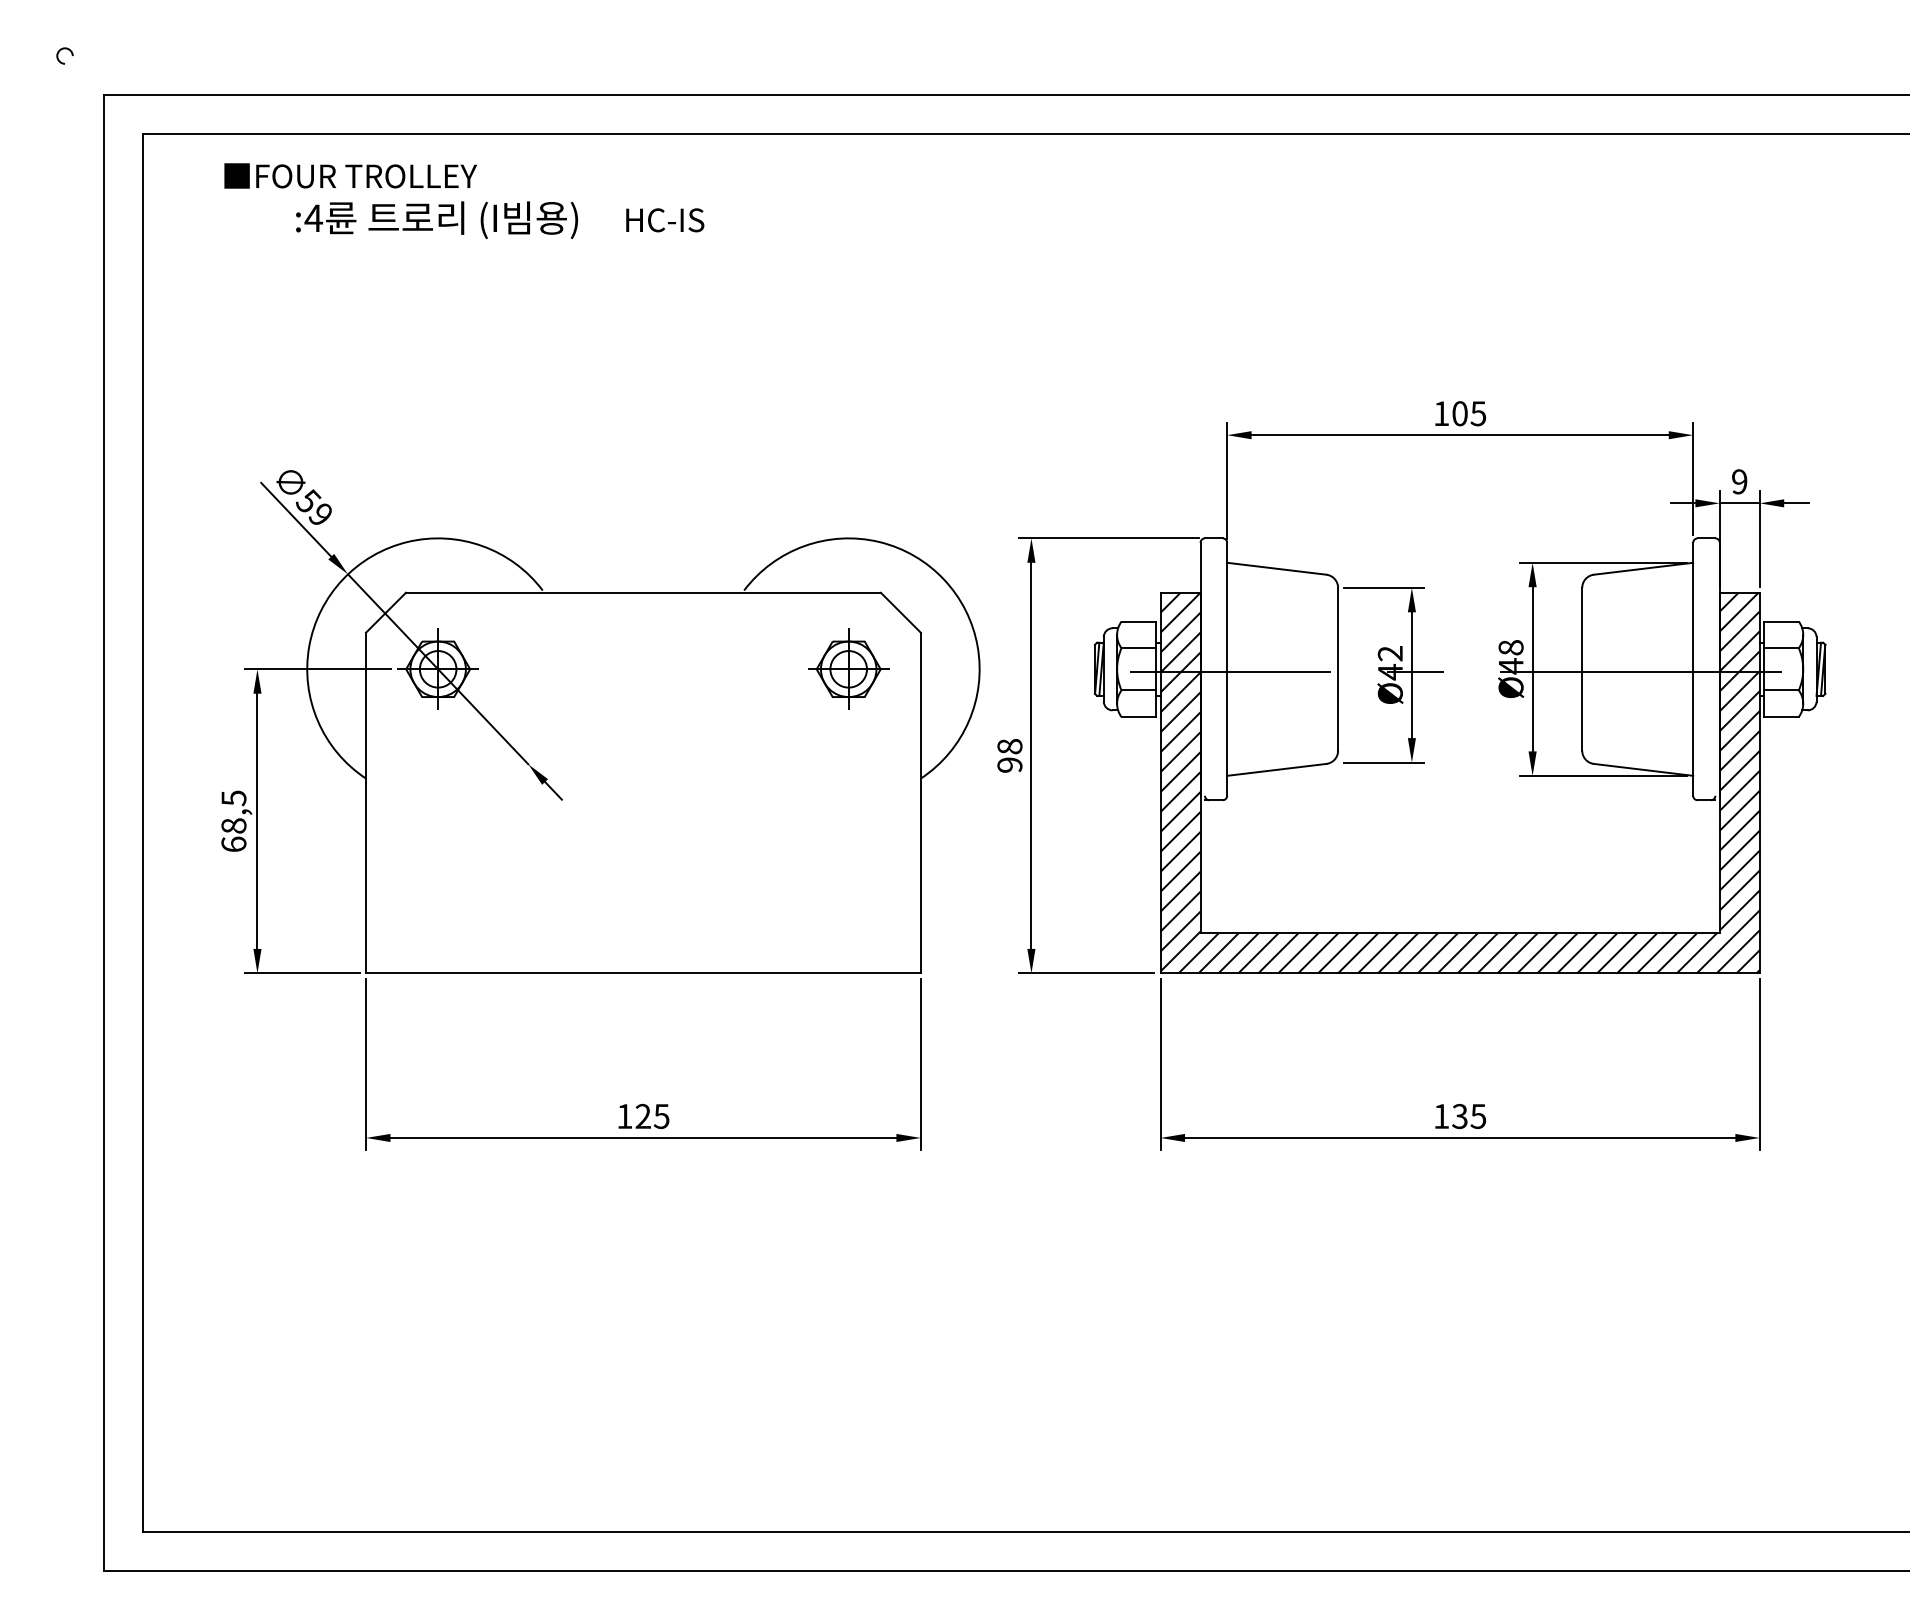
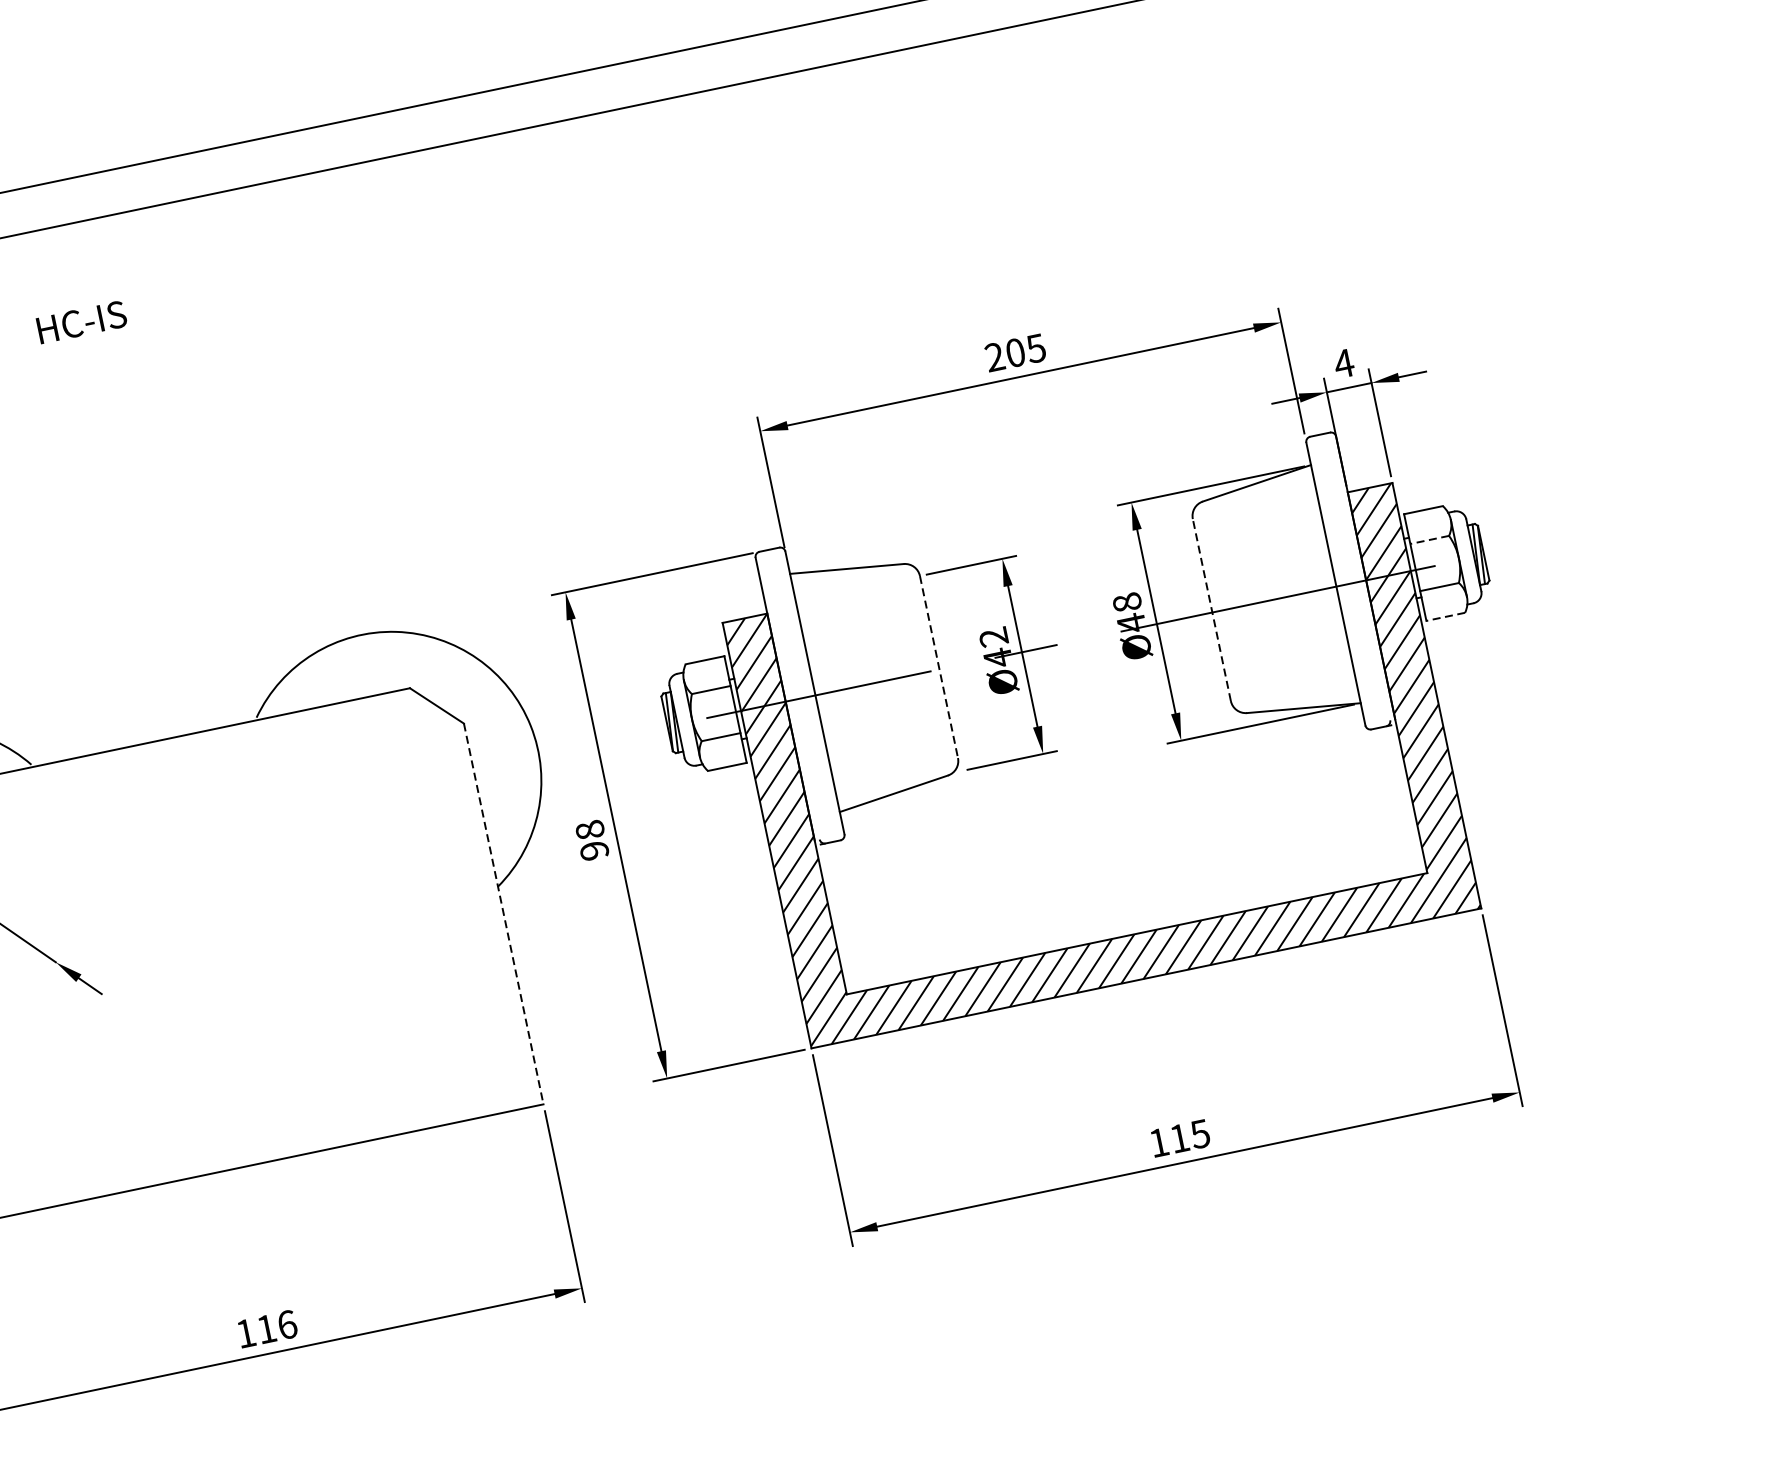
text: (1441, 413) -> (994, 356), 105 -> 205
text: (1739, 481) -> (1343, 363), 9 -> 4
line: (1781, 648) -> (1429, 540), solid -> dashed
part: (848, 668) -> (391, 780), removed
line: (1582, 668) -> (1211, 609), solid -> dashed
line: (1338, 669) -> (939, 667), solid -> dashed
line: (1781, 717) -> (1445, 617), solid -> dashed
line: (920, 803) -> (503, 914), solid -> dashed
text: (652, 1116) -> (276, 1327), 125 -> 116
text: (1459, 1116) -> (1179, 1138), 135 -> 115

